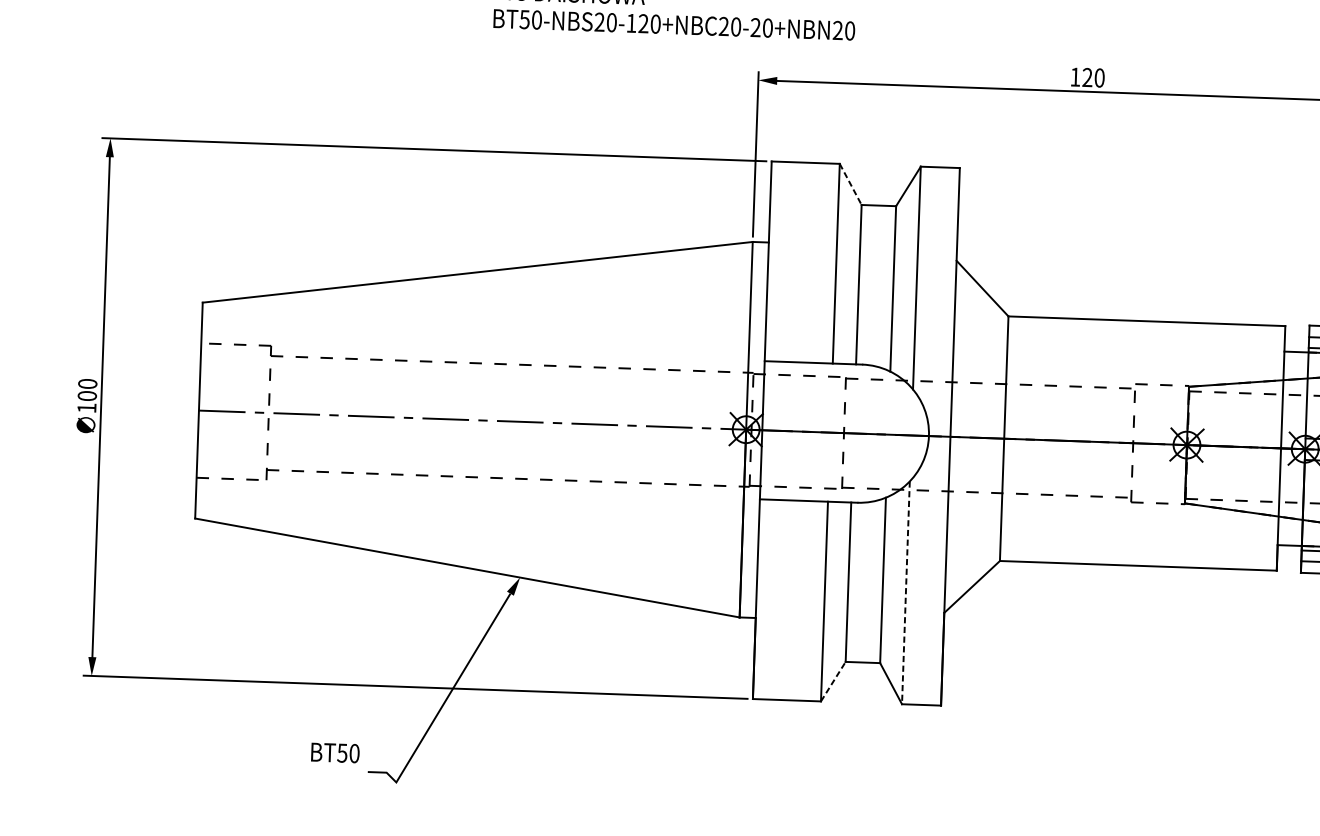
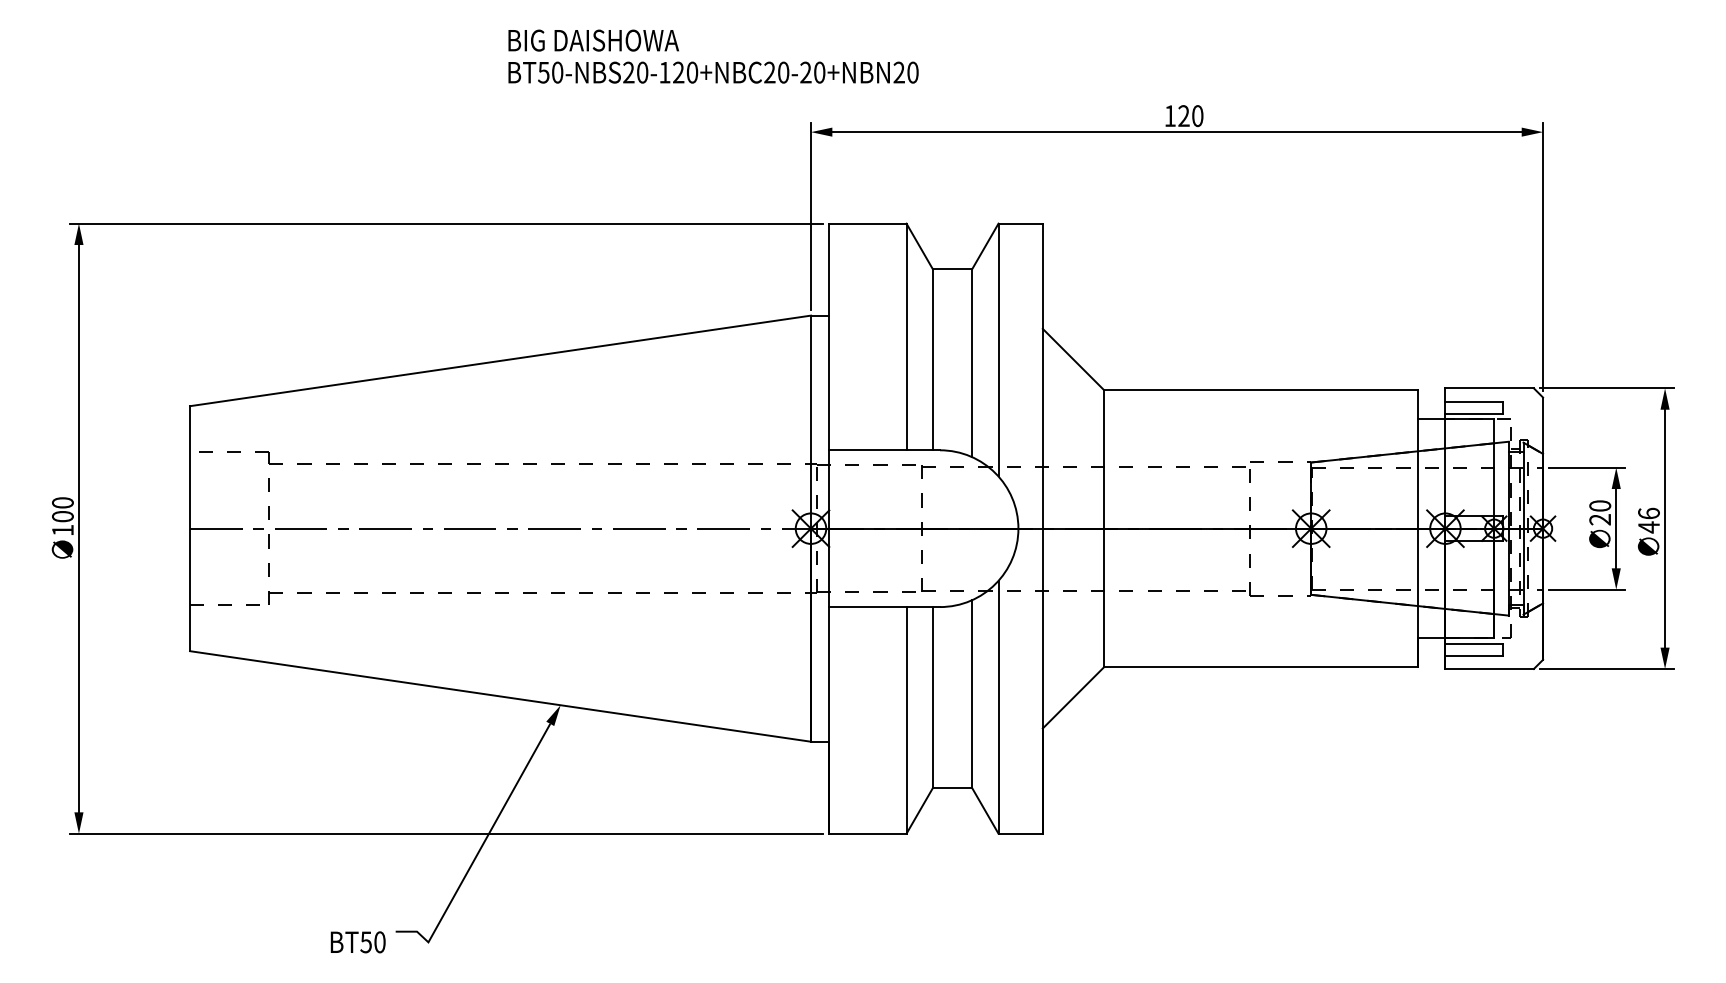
line: (851, 184) -> (920, 246), dashed -> solid
line: (905, 593) -> (998, 707), dashed -> solid
line: (833, 681) -> (920, 810), dashed -> solid
text: (334, 753) -> (357, 942), moved

